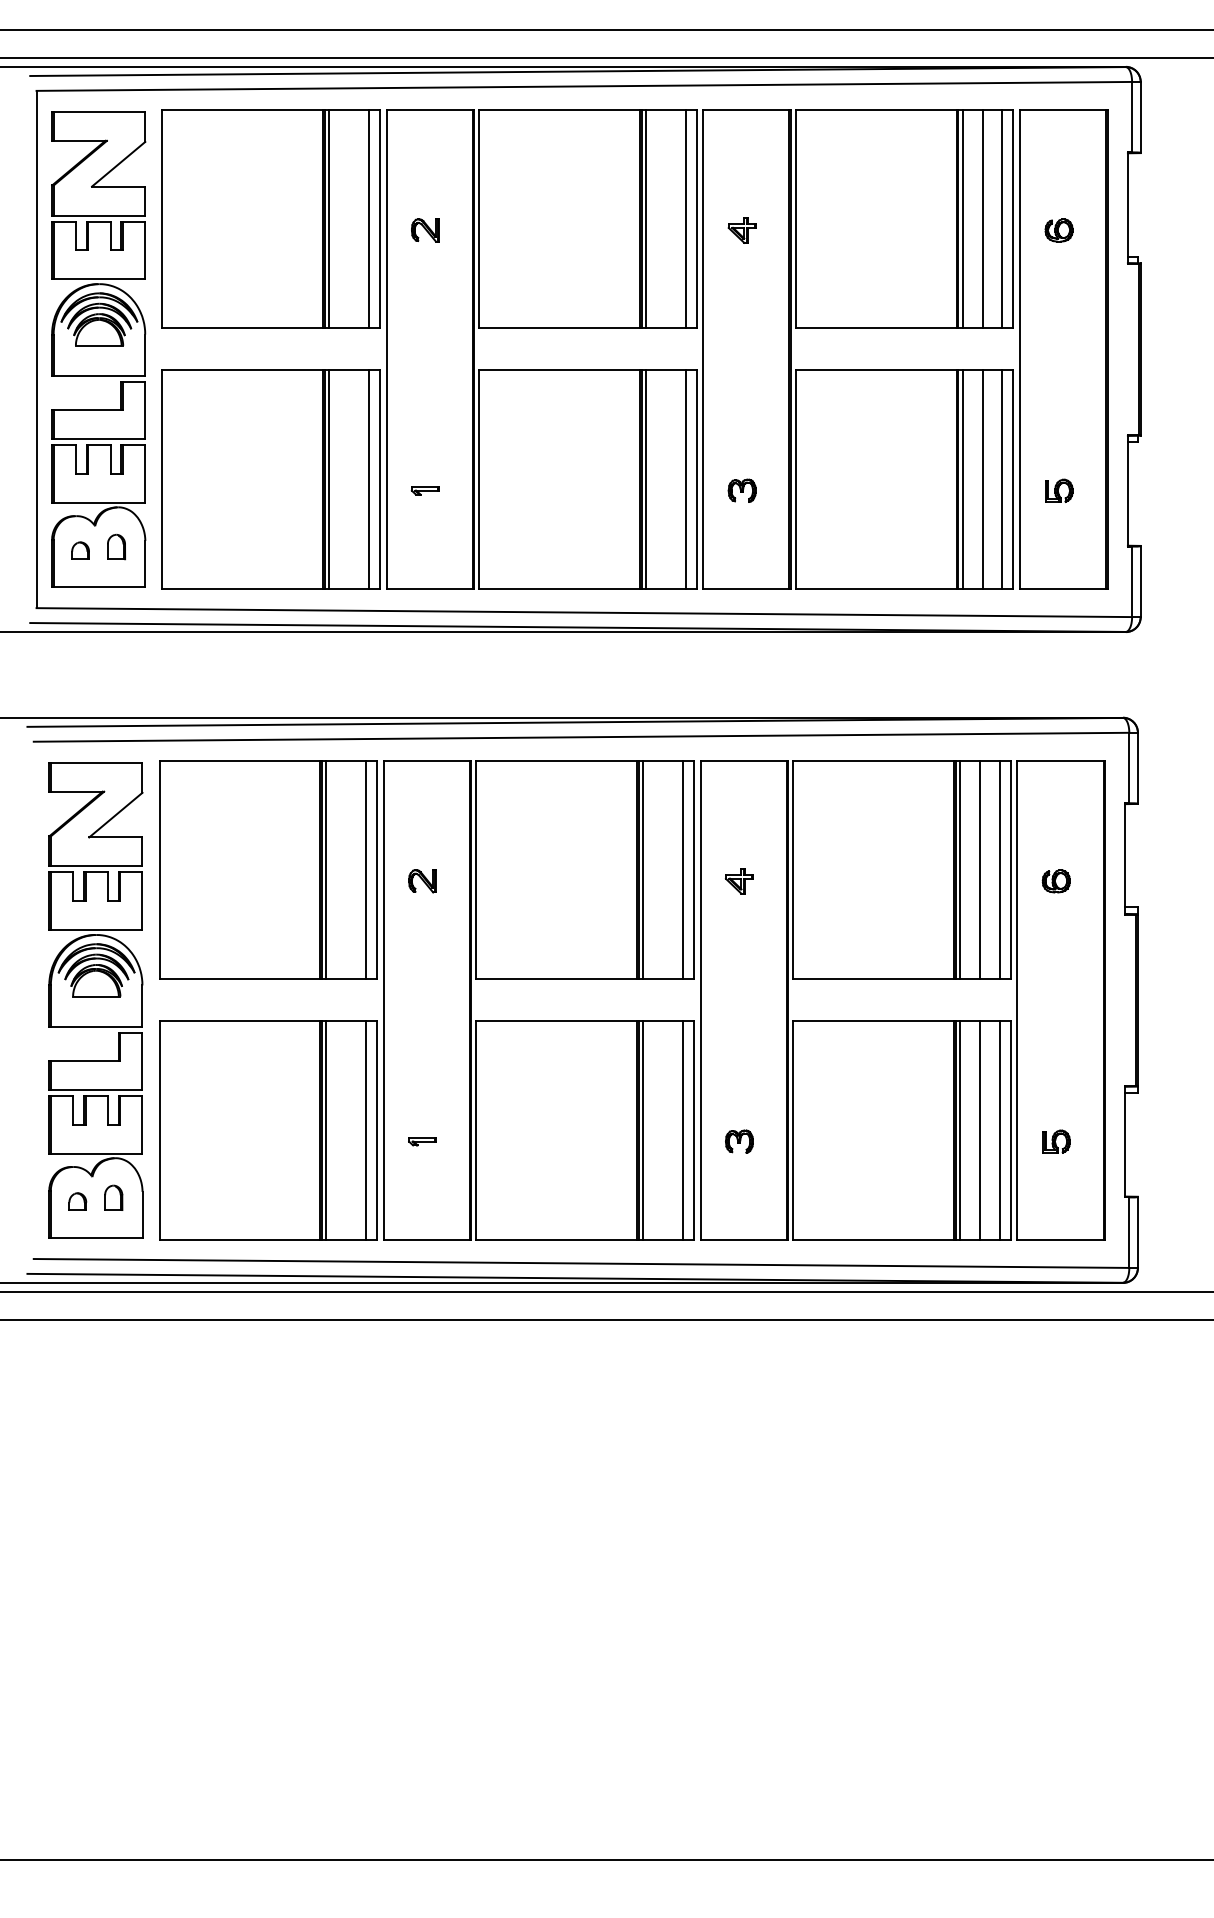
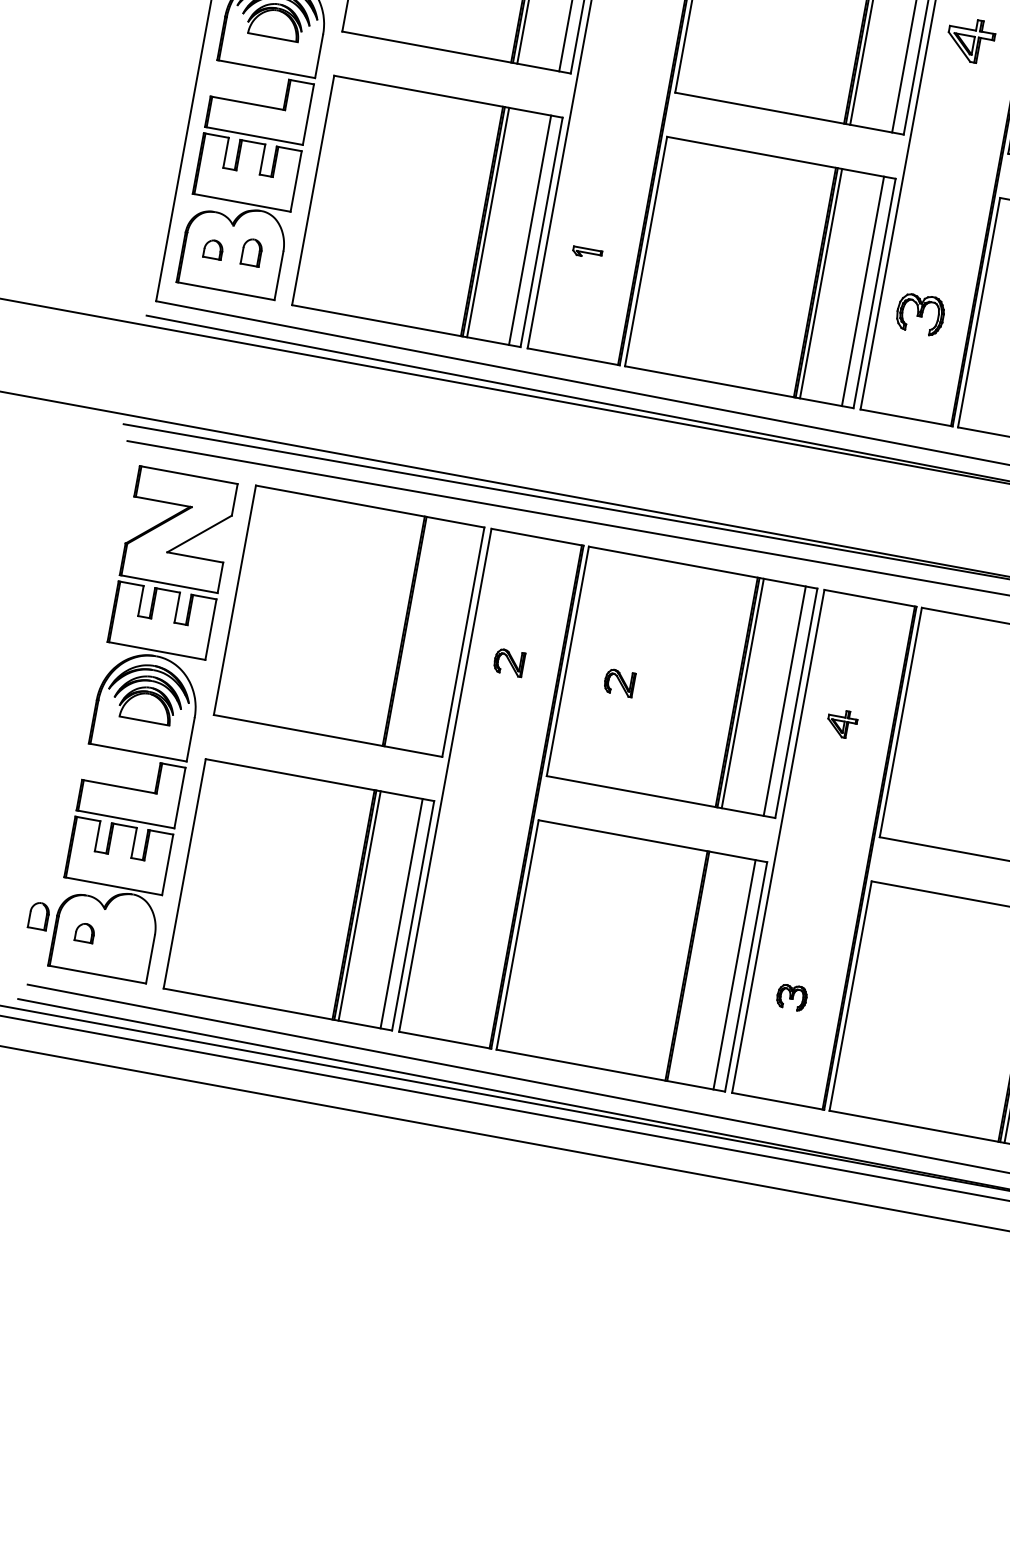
part: (741, 230) -> (969, 40), size x1.6
part: (741, 490) -> (919, 313), size x1.6
line: (326, 870) -> (410, 632), removed
line: (366, 870) -> (452, 640), removed
part: (527, 881) -> (619, 683), added
line: (642, 1130) -> (692, 966), removed
part: (422, 1141) -> (458, 936), removed
part: (113, 1197) -> (39, 915), moved

